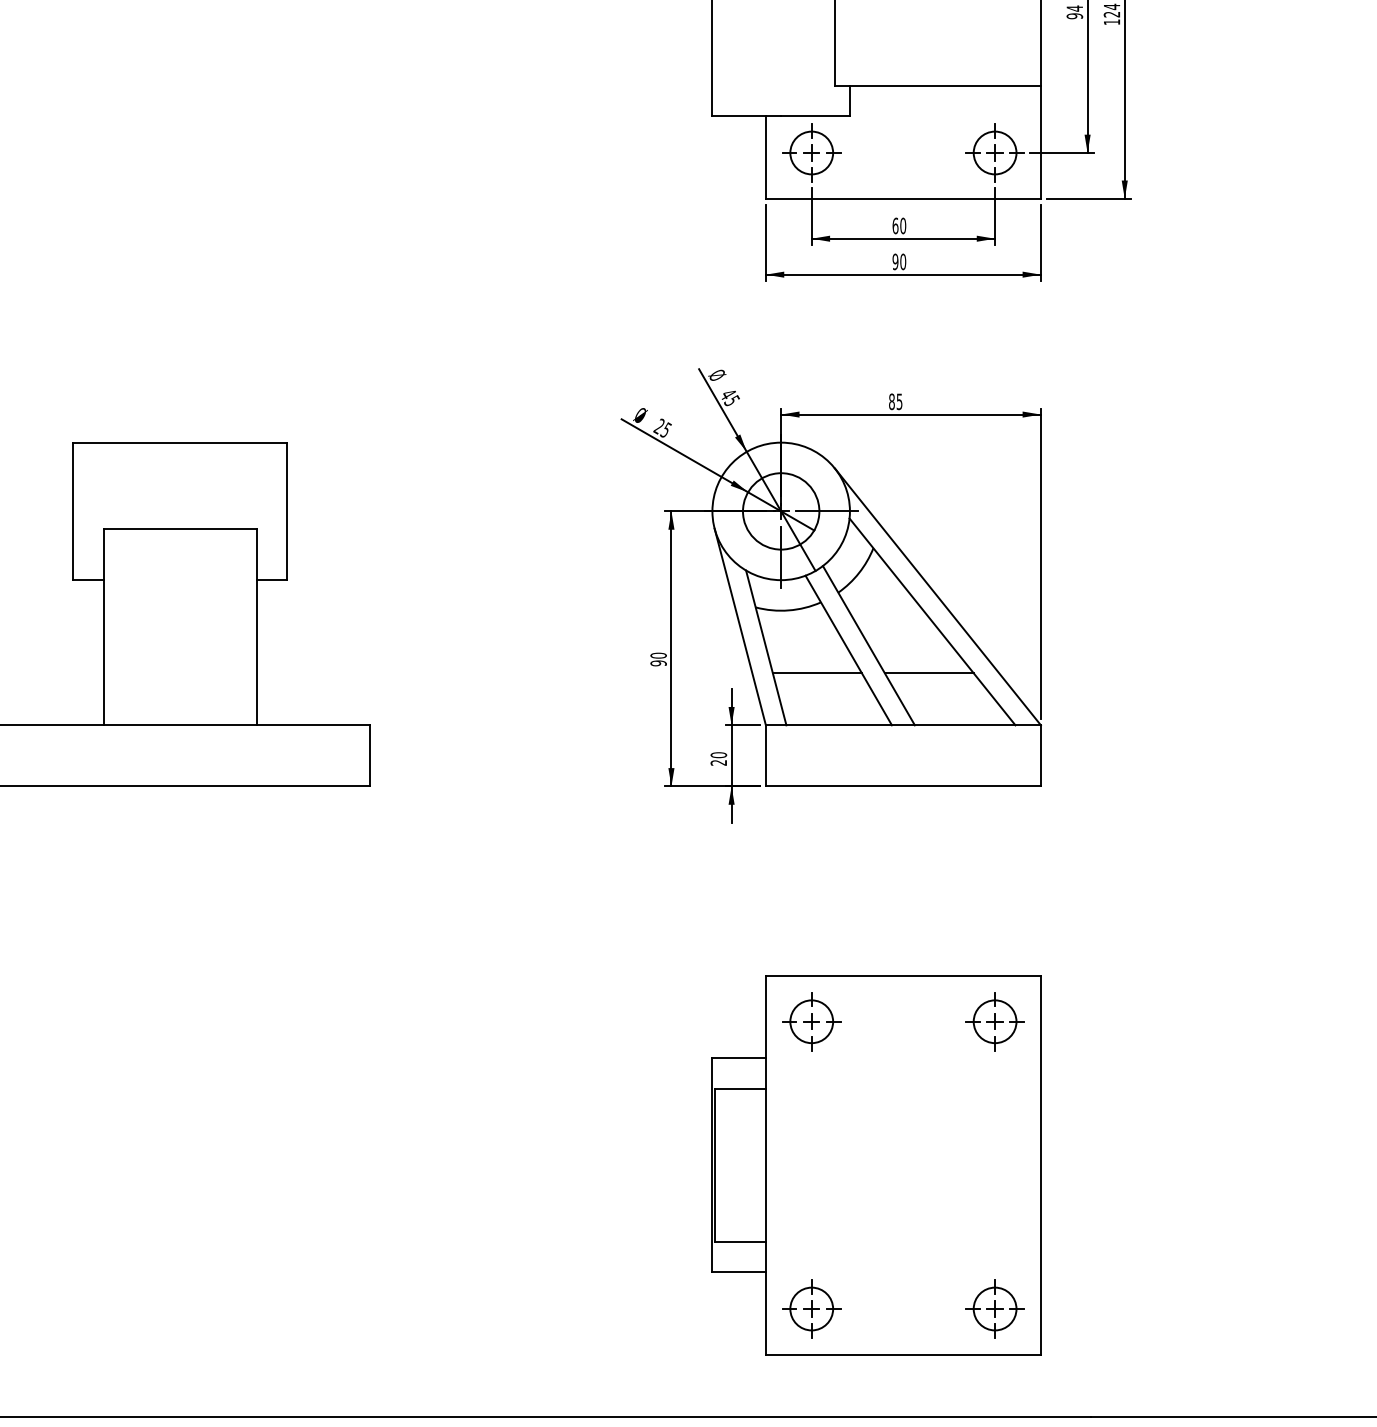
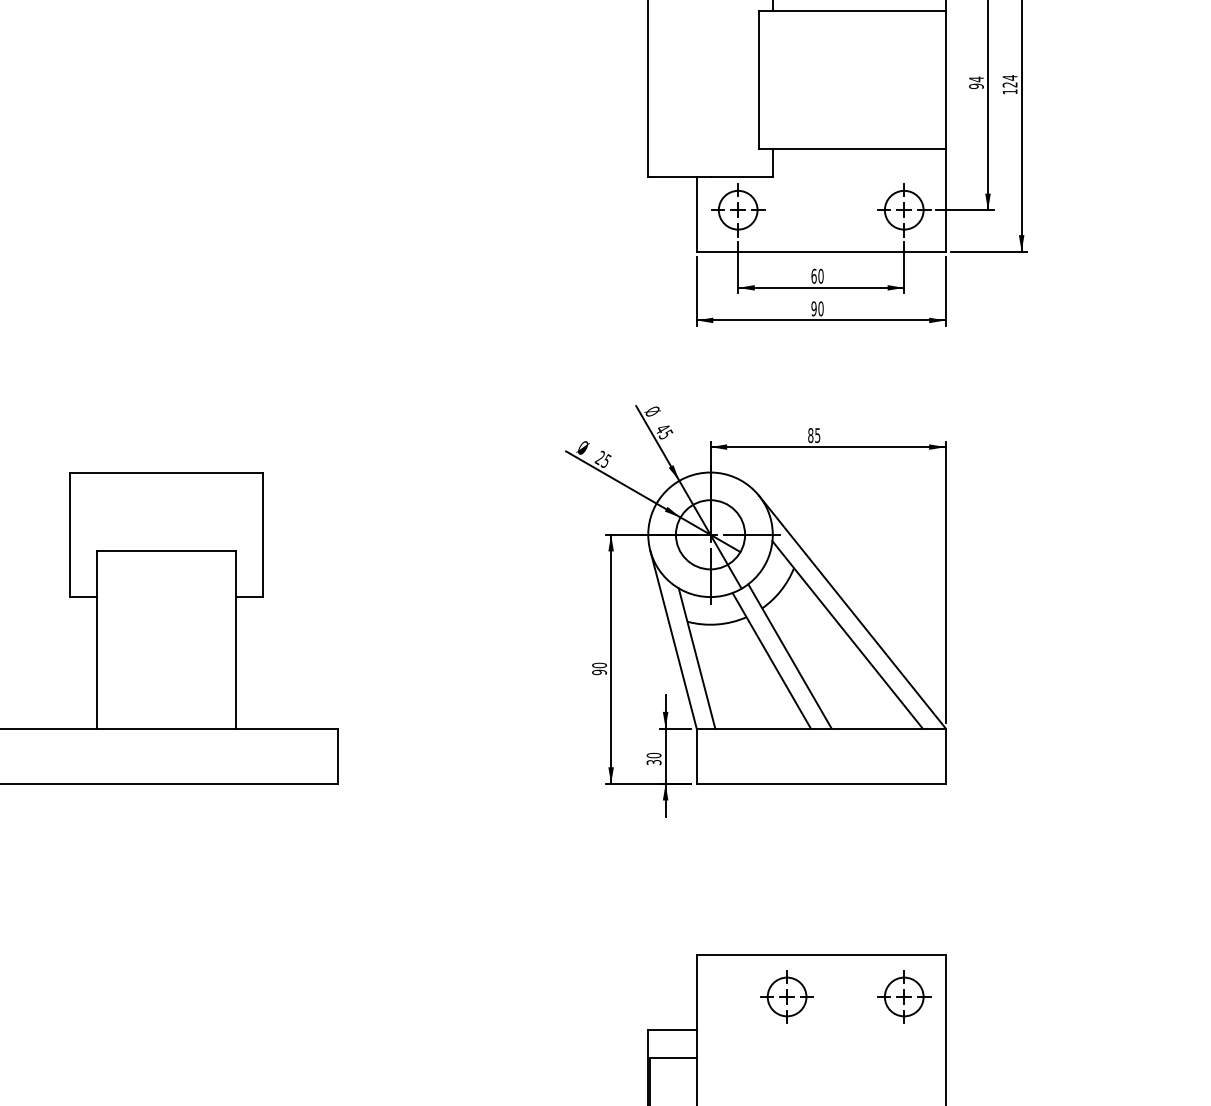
line: (816, 673) -> (742, 681), removed
line: (928, 673) -> (843, 681), removed
text: (719, 762) -> (654, 762), 20 -> 30
part: (811, 1021) -> (786, 996), moved

